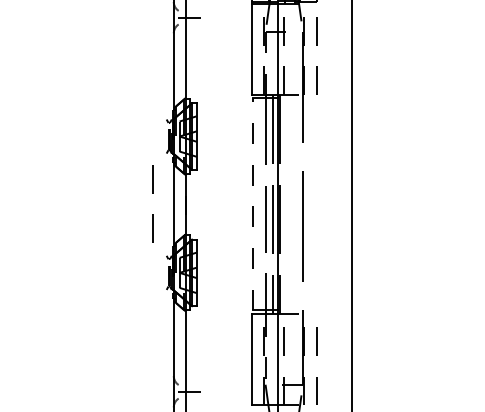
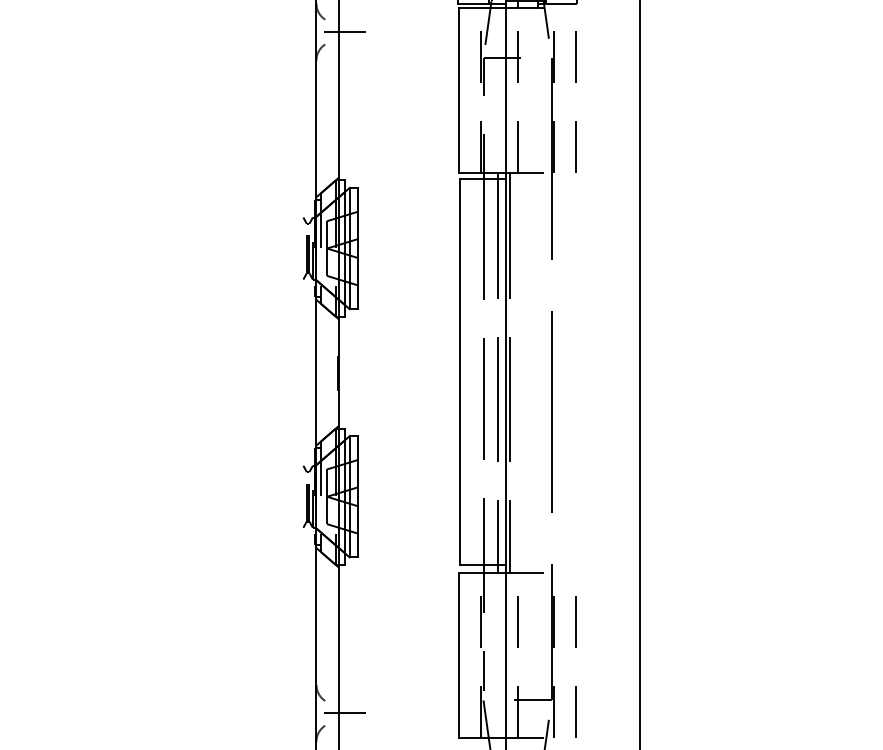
line: (152, 193) -> (277, 352), removed
line: (252, 203) -> (459, 370), dashed -> solid

